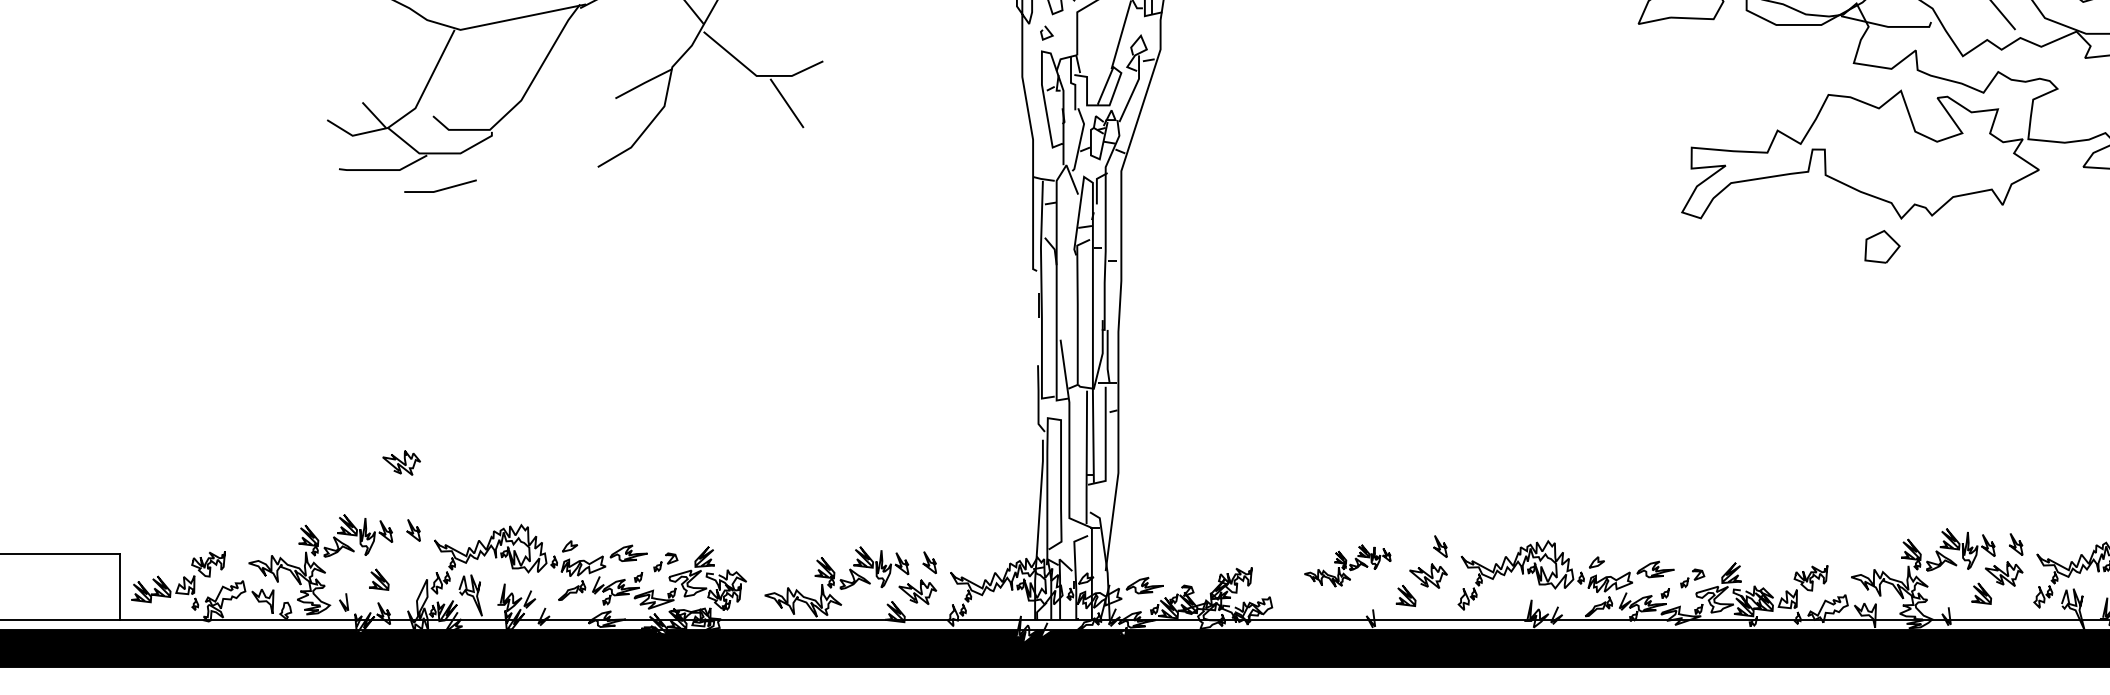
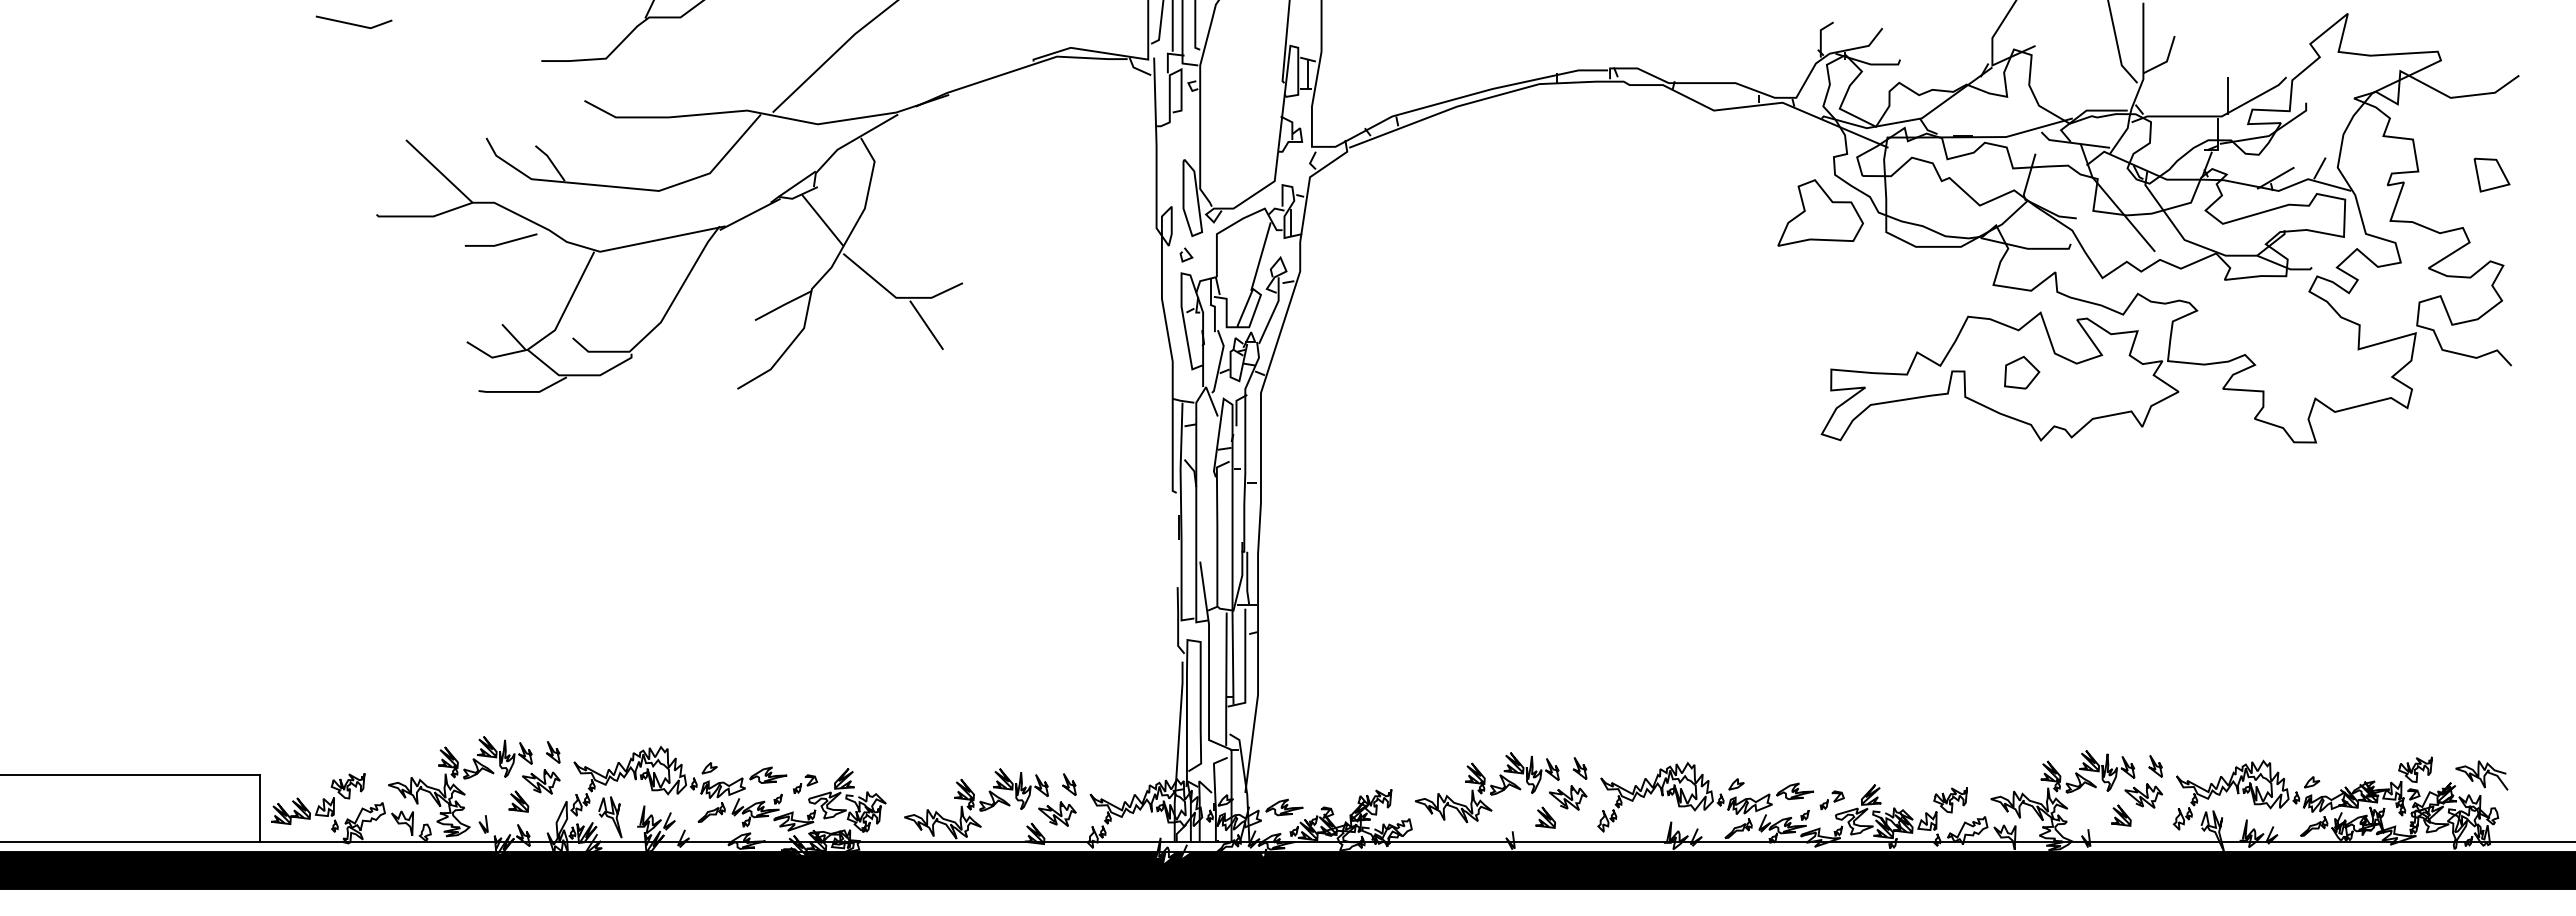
line: (441, 188) -> (502, 242), moved
part: (1882, 246) -> (2022, 372), moved
curve: (401, 462) -> (541, 781), moved
part: (1347, 565) -> (1487, 787), size x1.67

